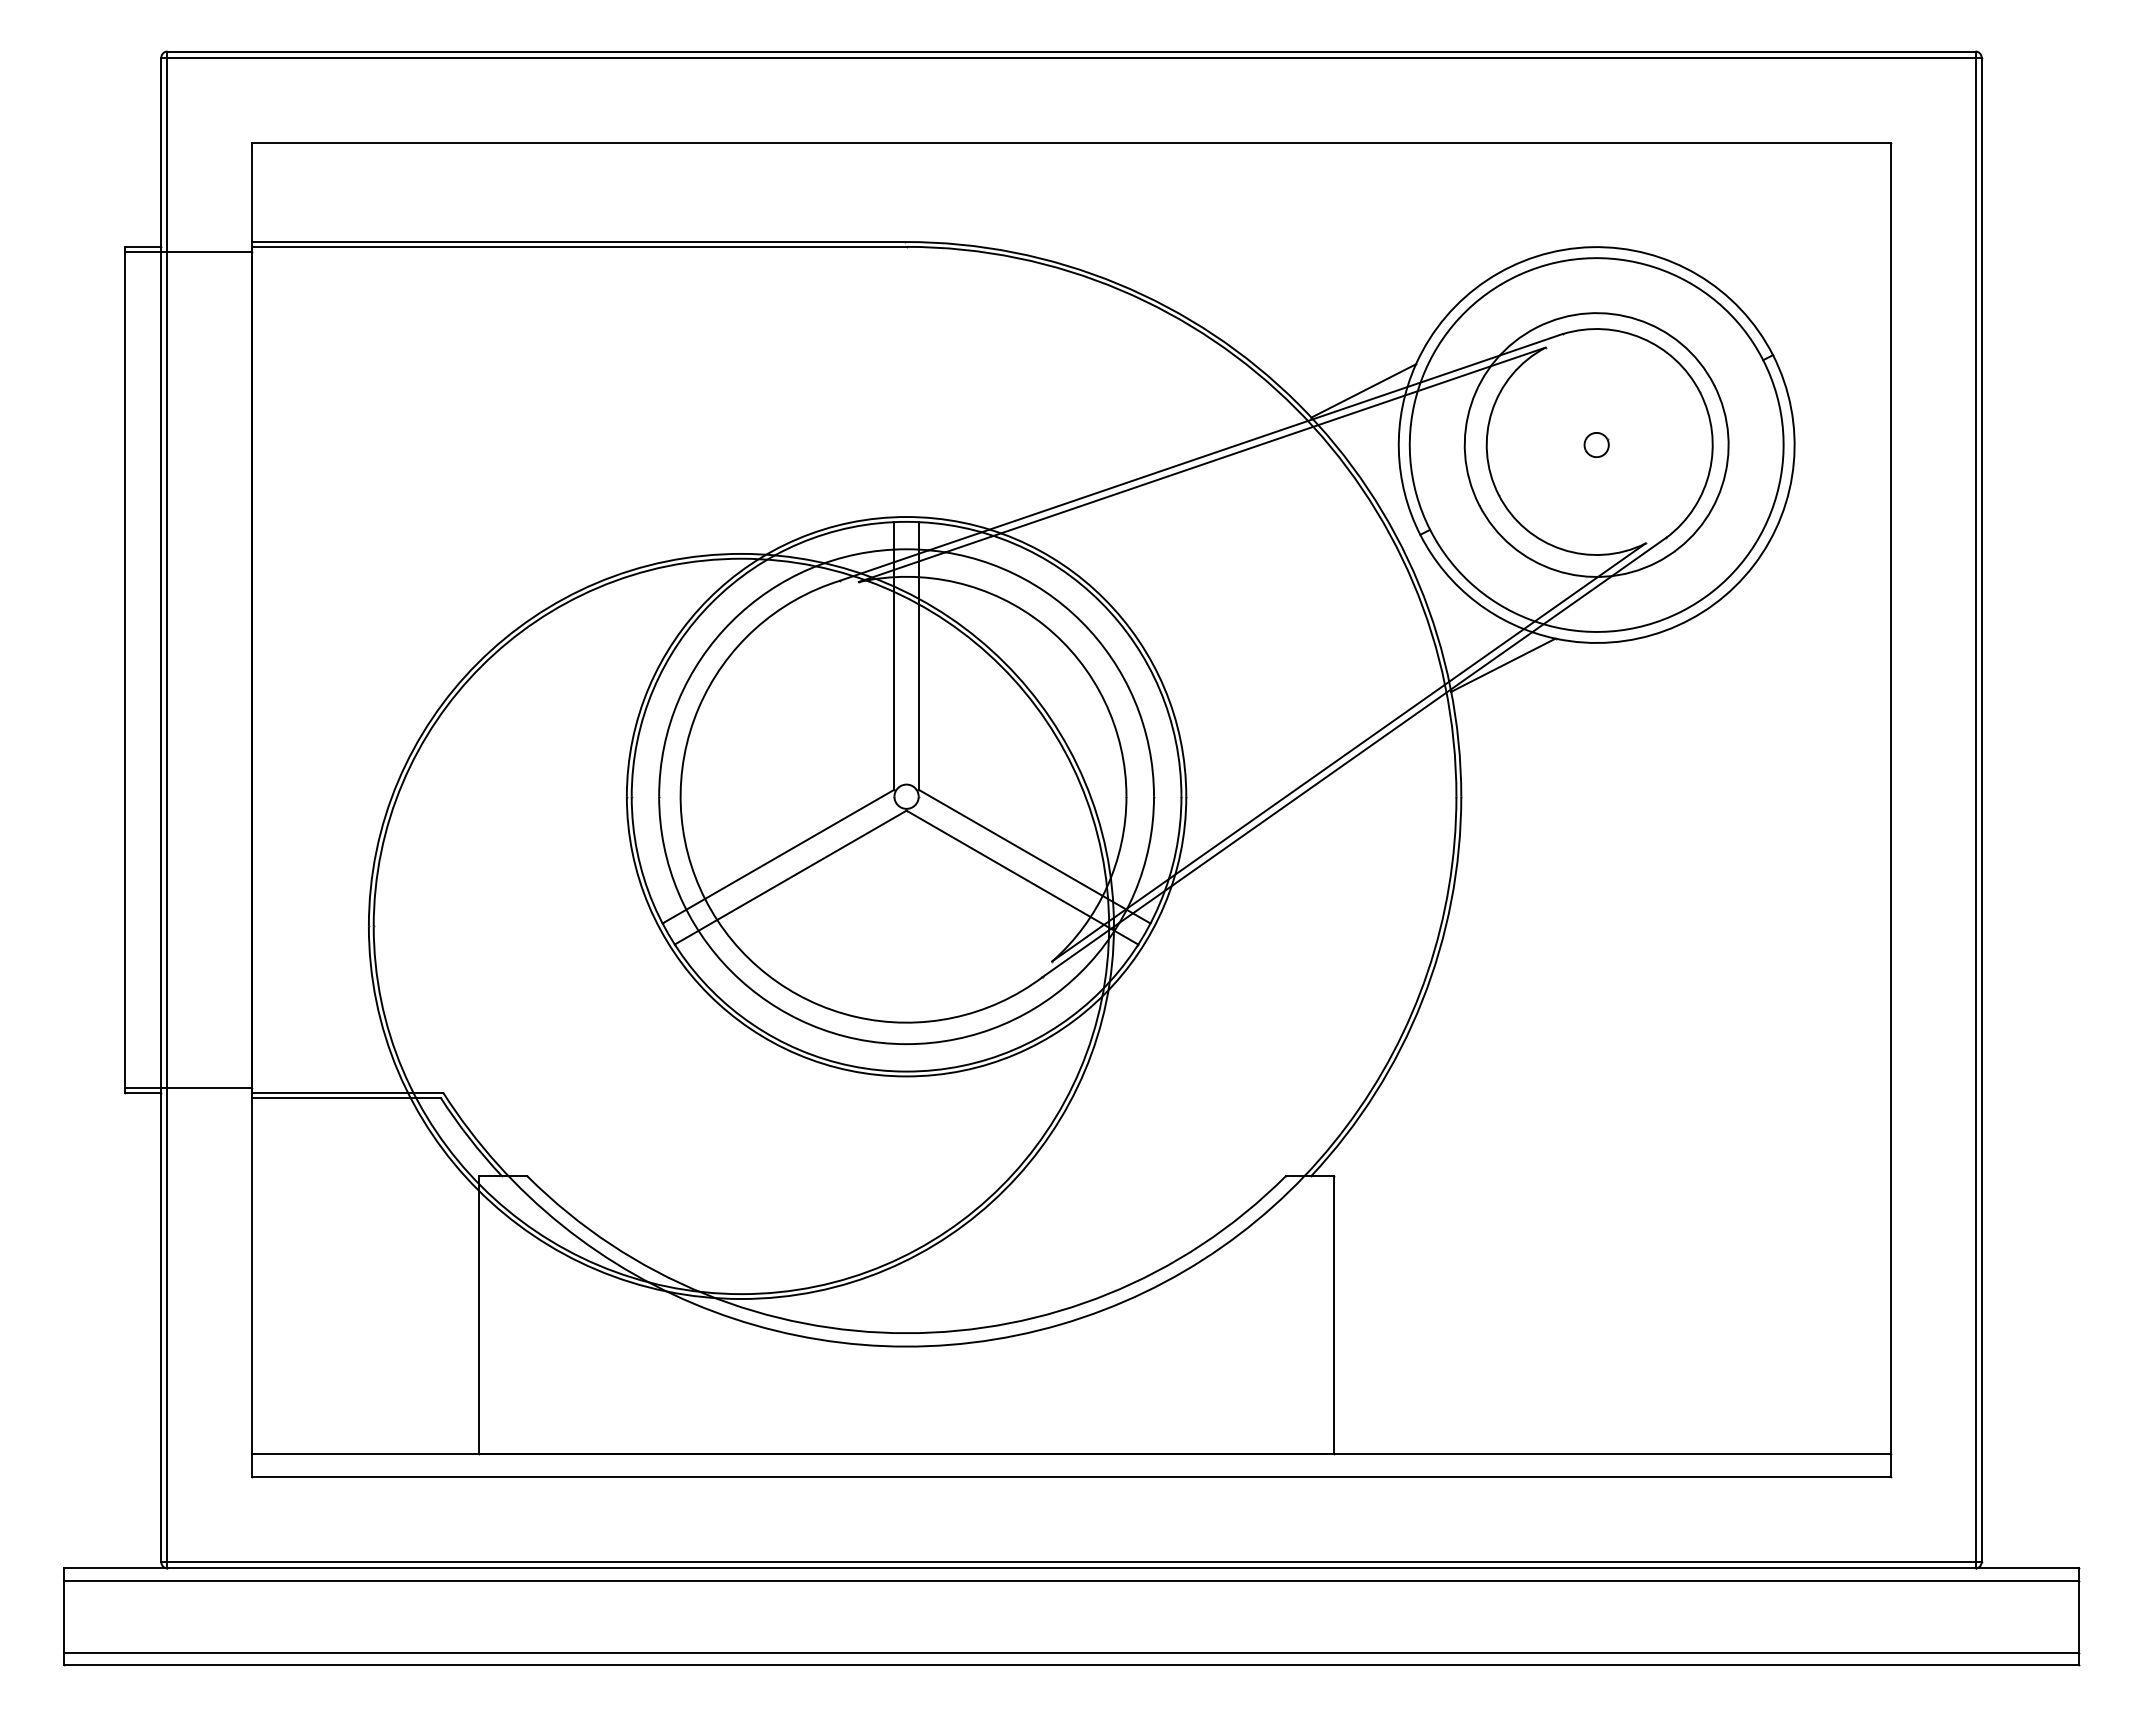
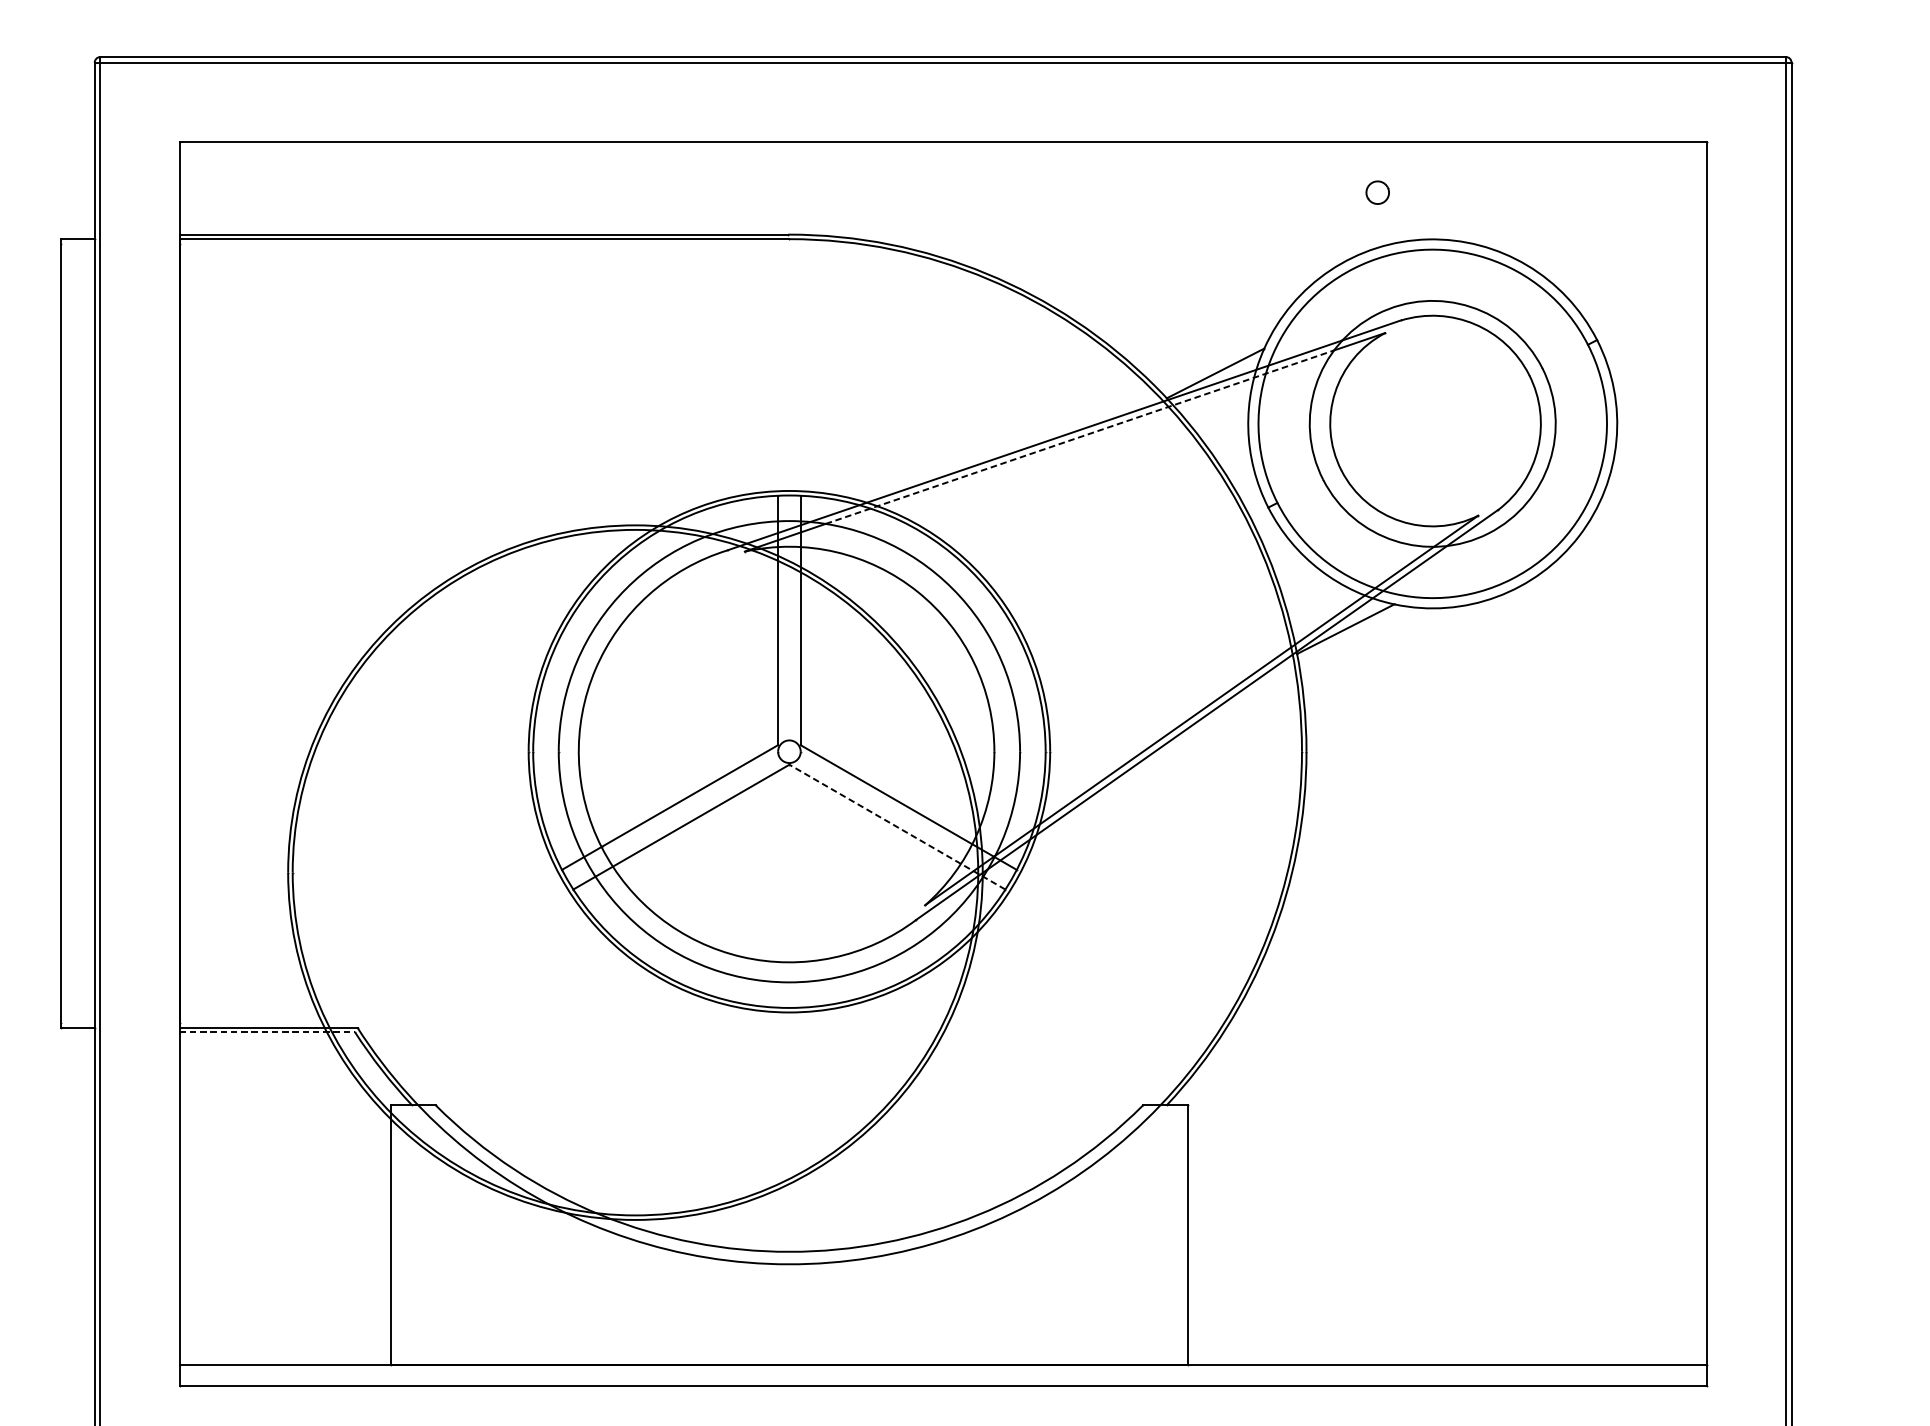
line: (188, 251) -> (120, 243), removed
part: (1596, 445) -> (1377, 193), moved
line: (1218, 459) -> (1080, 437), solid -> dashed
line: (1022, 877) -> (897, 827), solid -> dashed
line: (188, 1087) -> (120, 1022), removed
line: (346, 1097) -> (267, 1032), solid -> dashed

